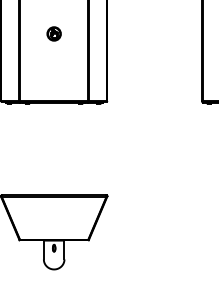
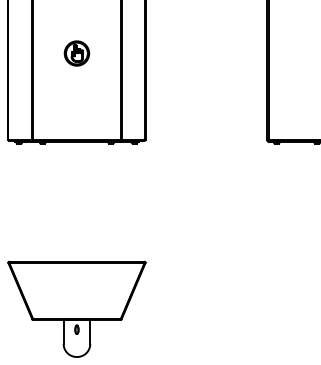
part: (53, 33) -> (76, 53), size x1.4

